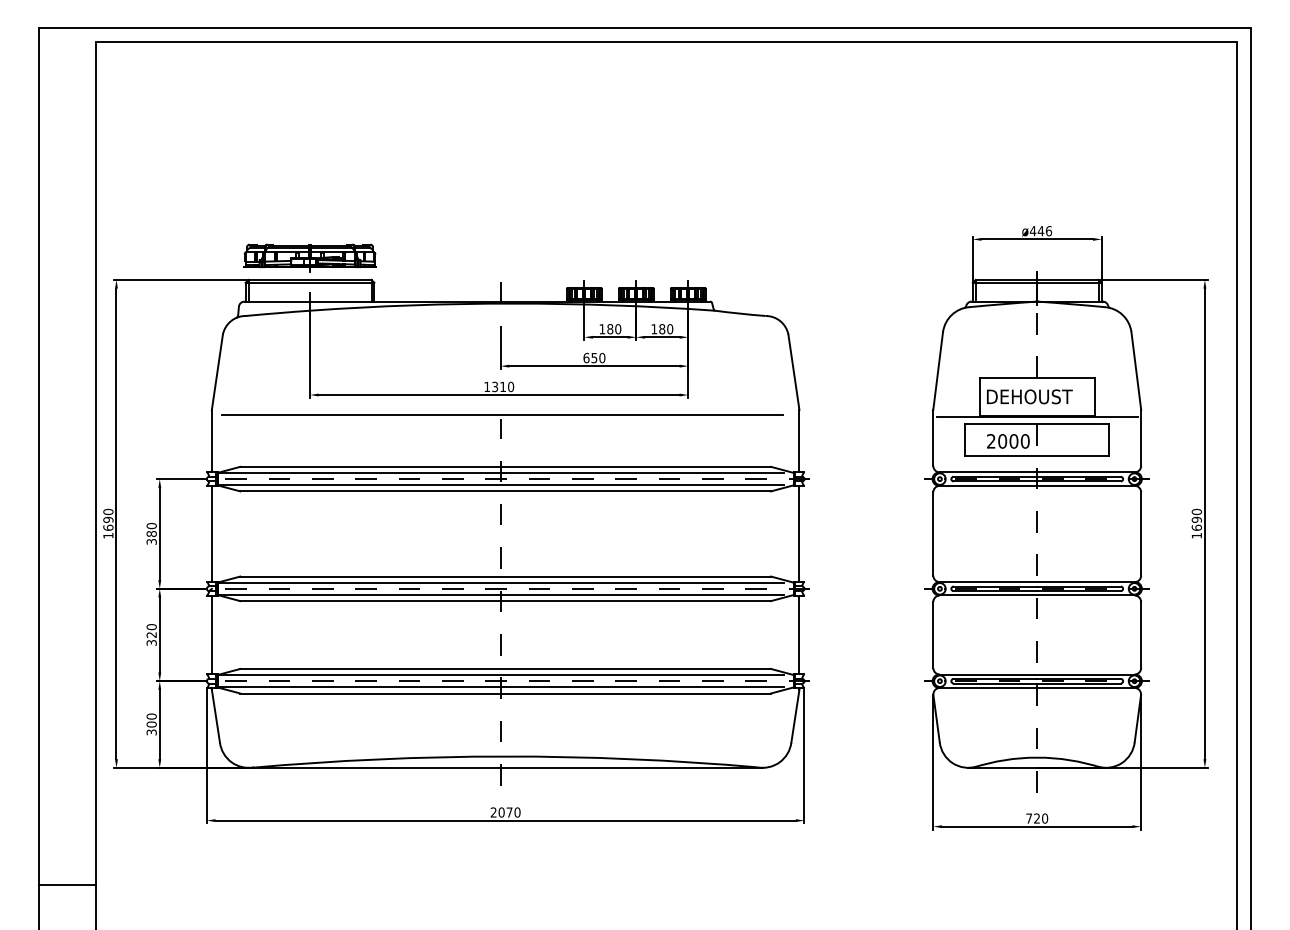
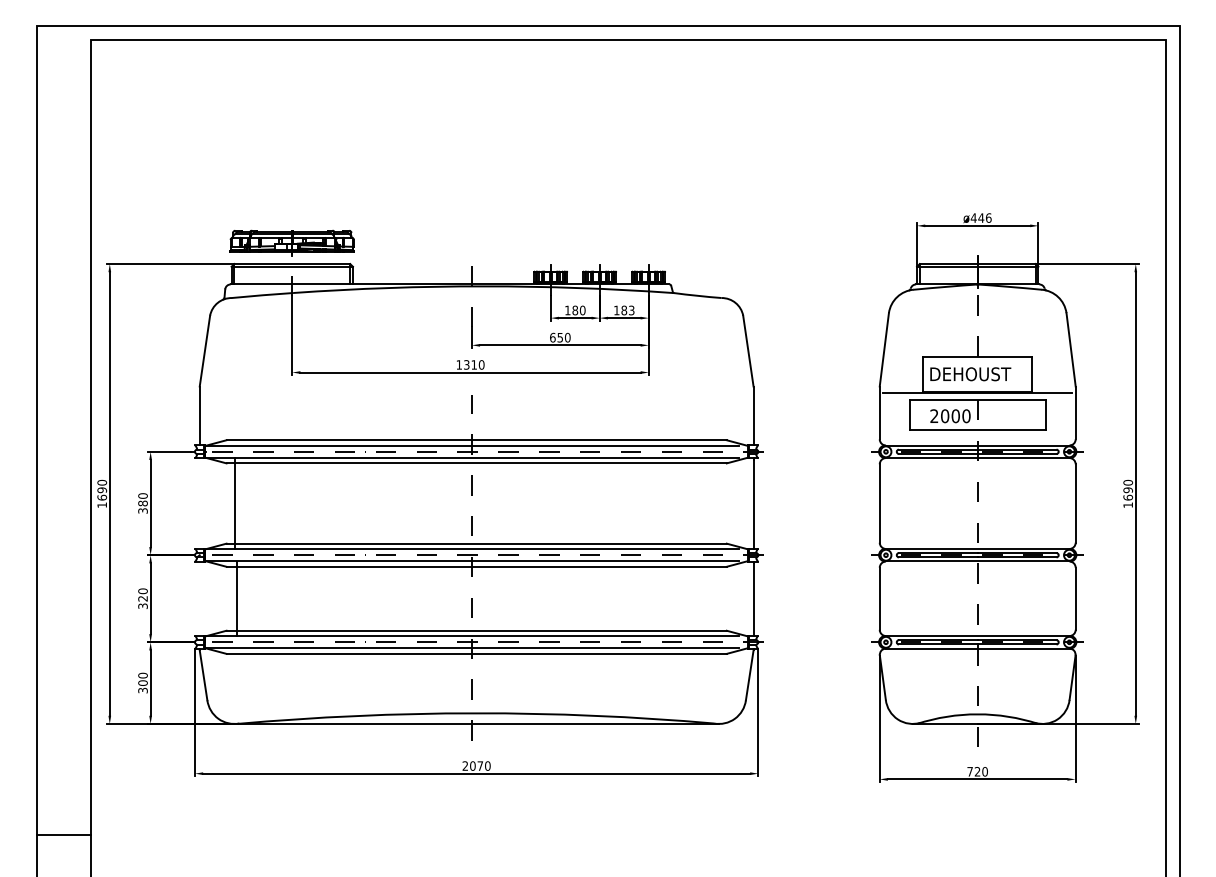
text: (670, 329) -> (632, 310), 180 -> 183
line: (502, 414) -> (473, 390), removed
line: (211, 533) -> (234, 503), moved
line: (211, 634) -> (236, 598), moved

